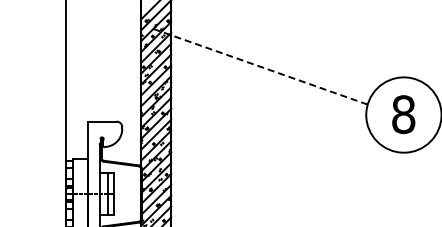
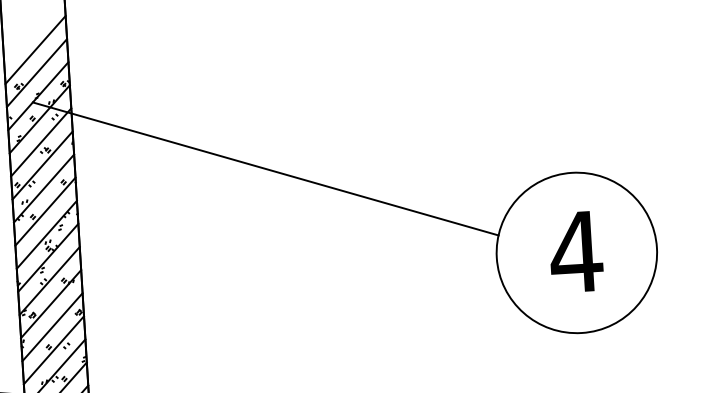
line: (260, 66) -> (265, 168), dashed -> solid
text: (403, 114) -> (575, 251), 8 -> 4

